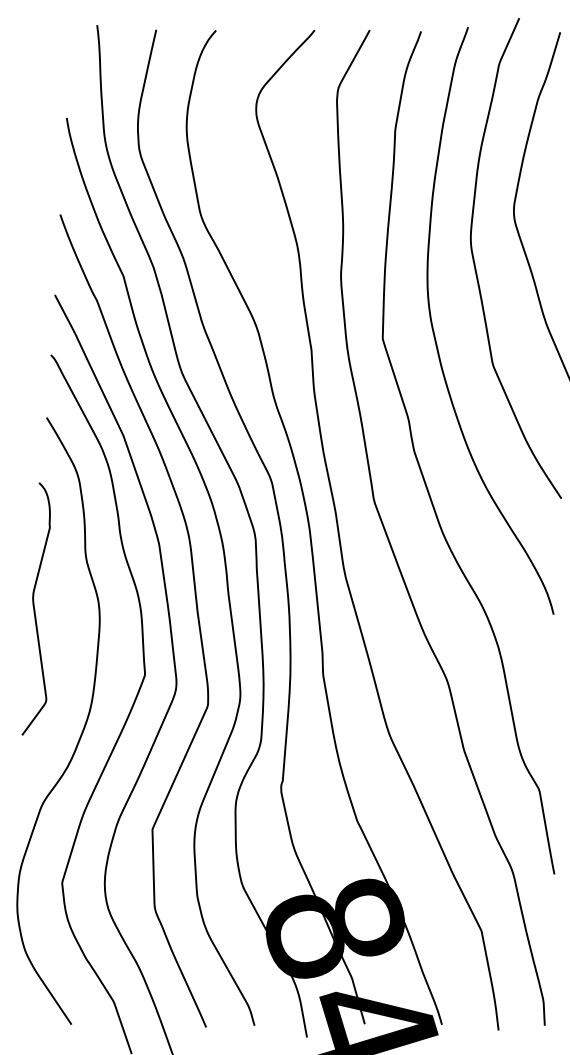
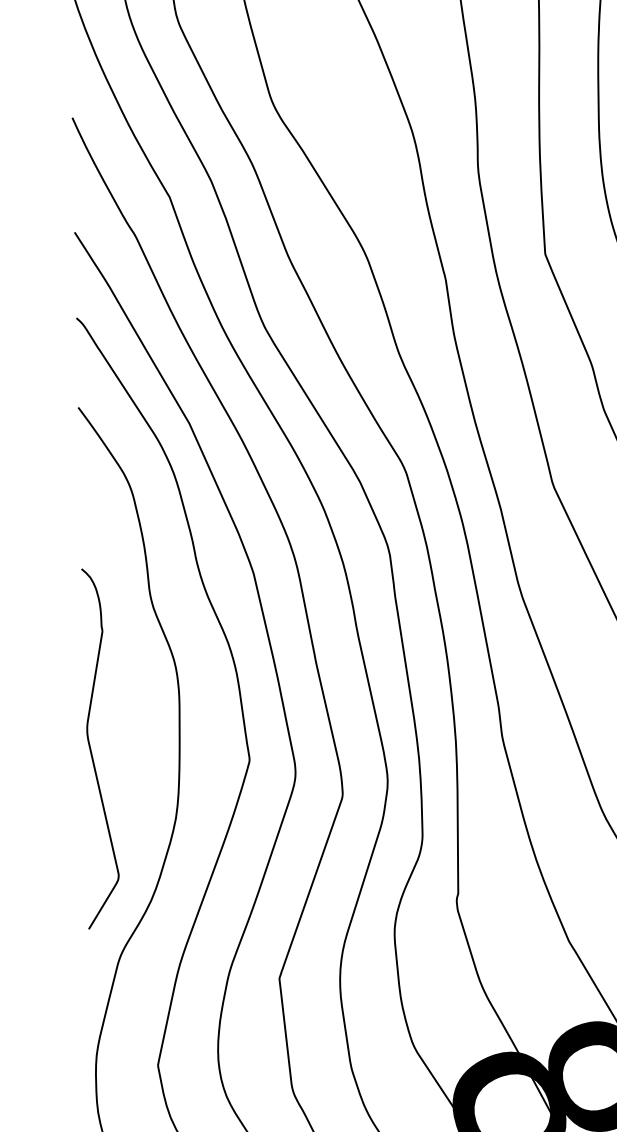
curve: (34, 608) -> (90, 747), moved

